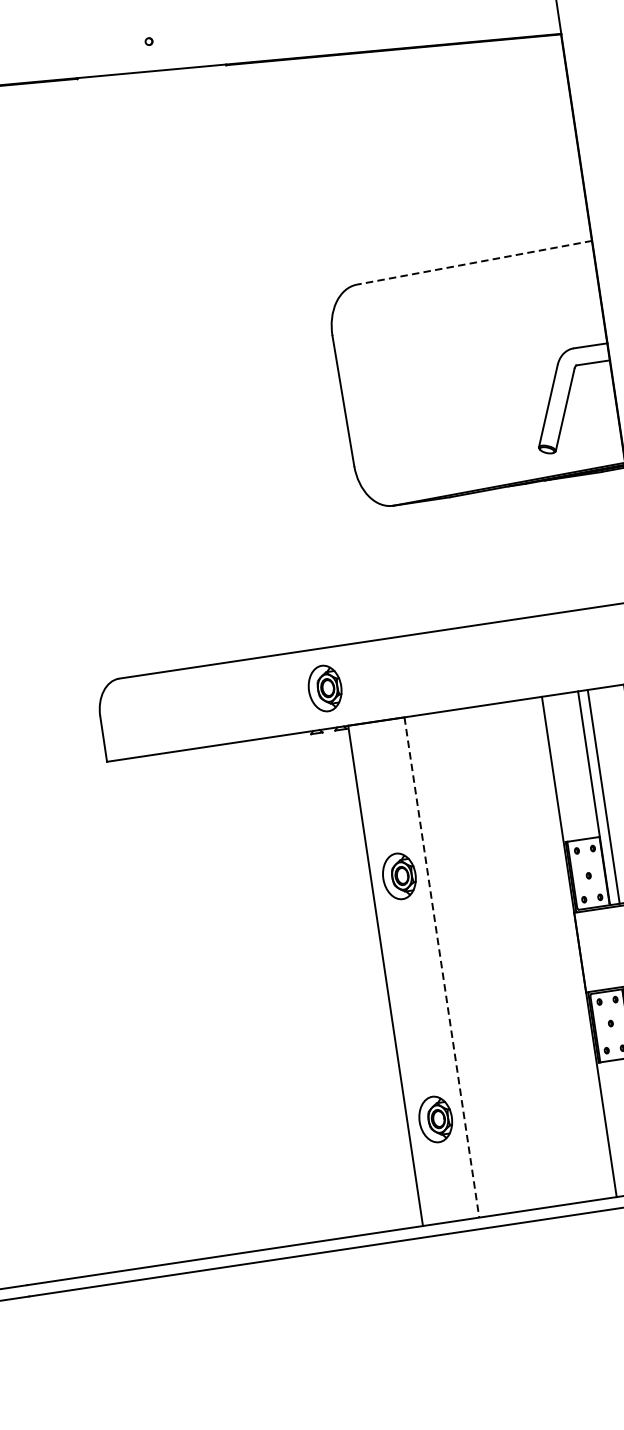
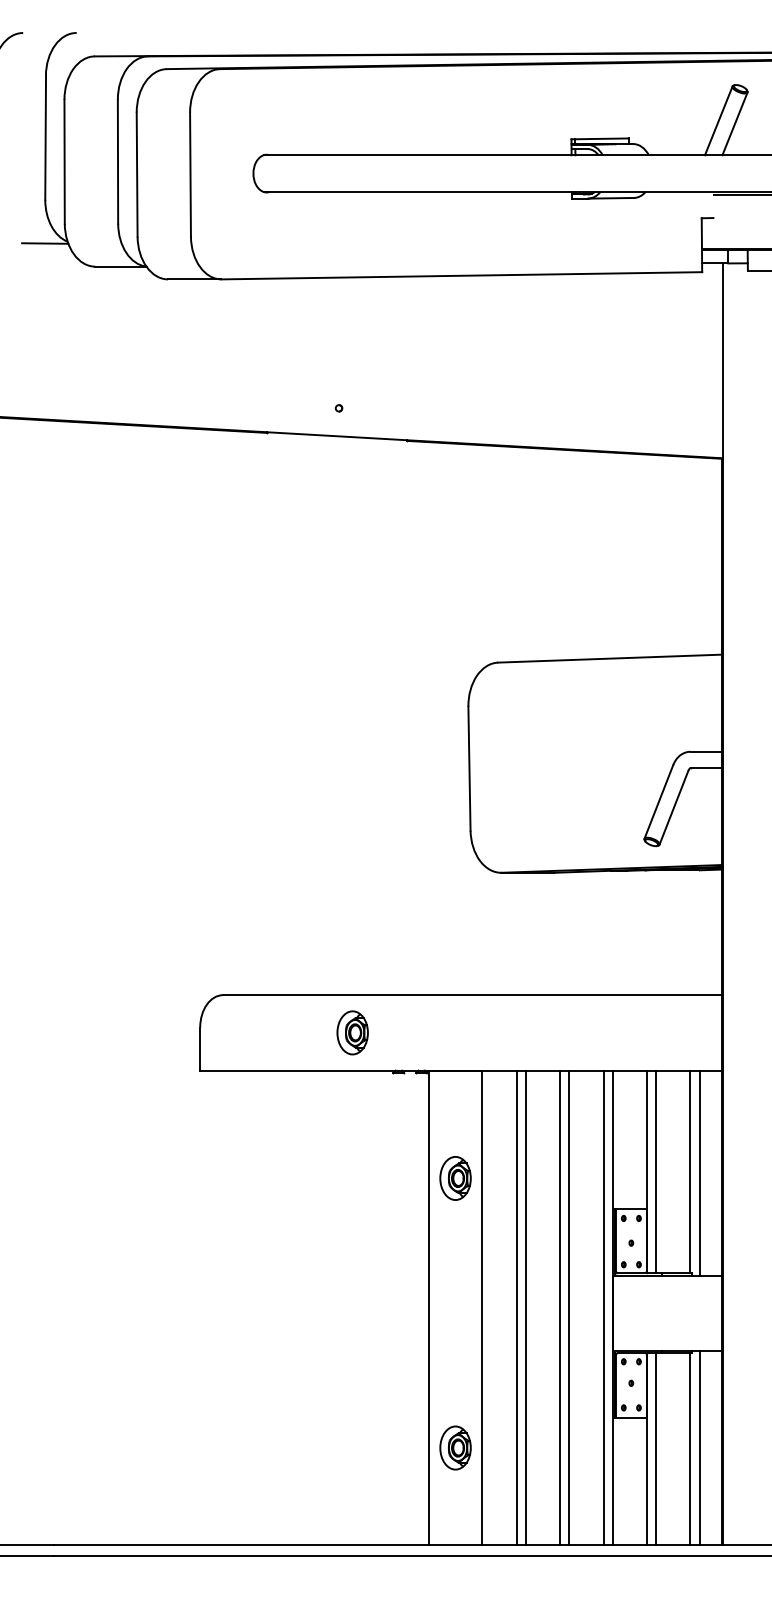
line: (473, 262) -> (609, 658), dashed -> solid
part: (324, 688) -> (352, 1032), moved
part: (399, 876) -> (455, 1178), moved
line: (569, 948) -> (603, 1307), added
line: (533, 953) -> (569, 1307), added
line: (524, 954) -> (560, 1307), added
line: (487, 960) -> (525, 1307), added
line: (477, 961) -> (516, 1307), added
line: (442, 968) -> (482, 1308), dashed -> solid

